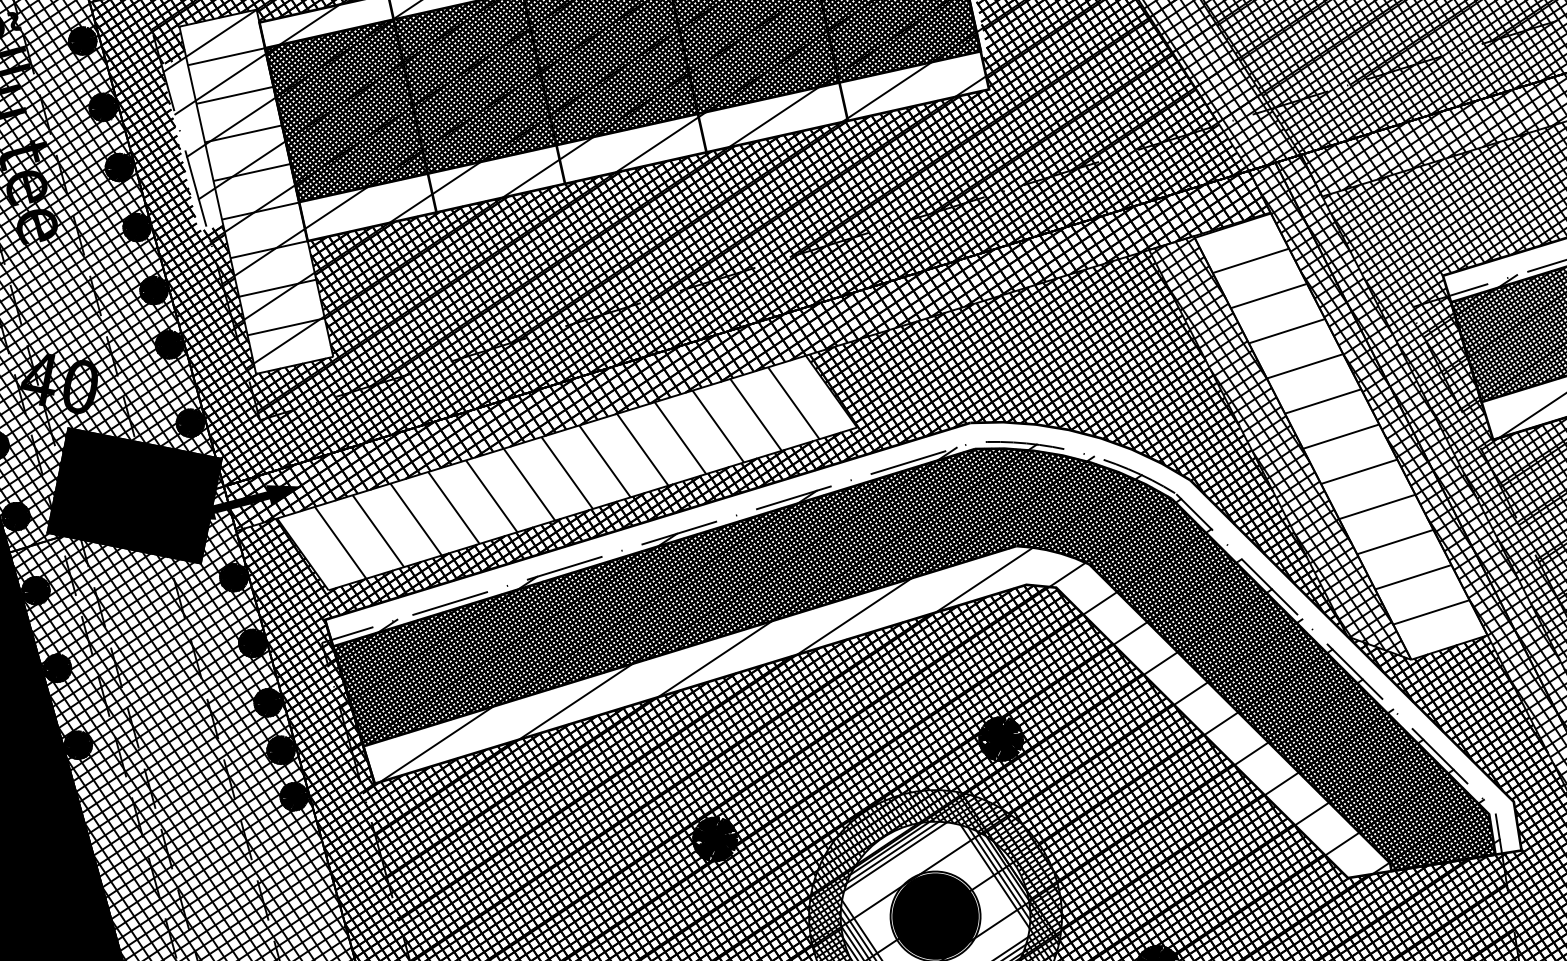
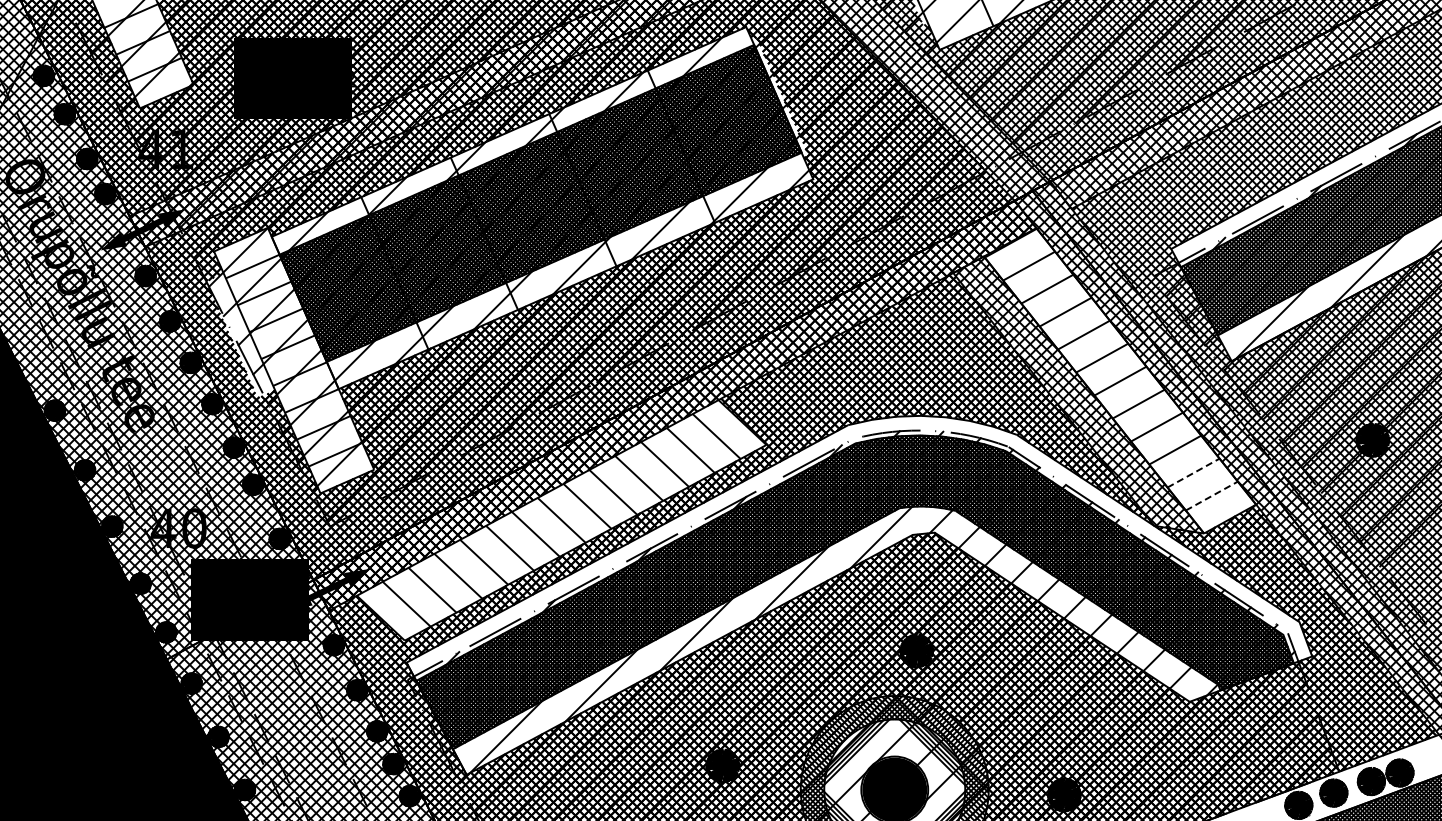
line: (1413, 577) -> (1193, 473), solid -> dashed
line: (1430, 612) -> (1211, 496), solid -> dashed

